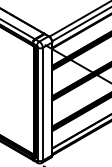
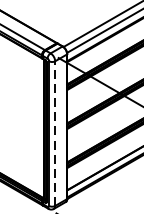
line: (42, 103) -> (54, 132), solid -> dashed

